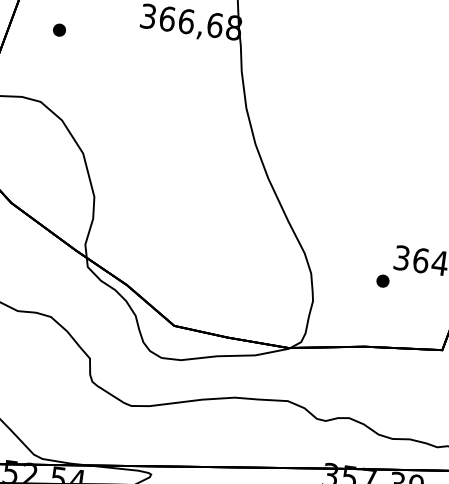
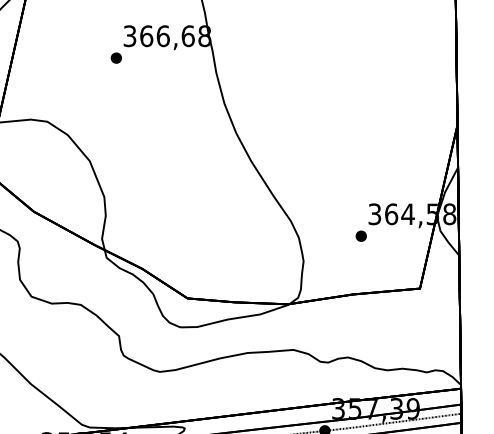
part: (58, 29) -> (115, 57), moved

